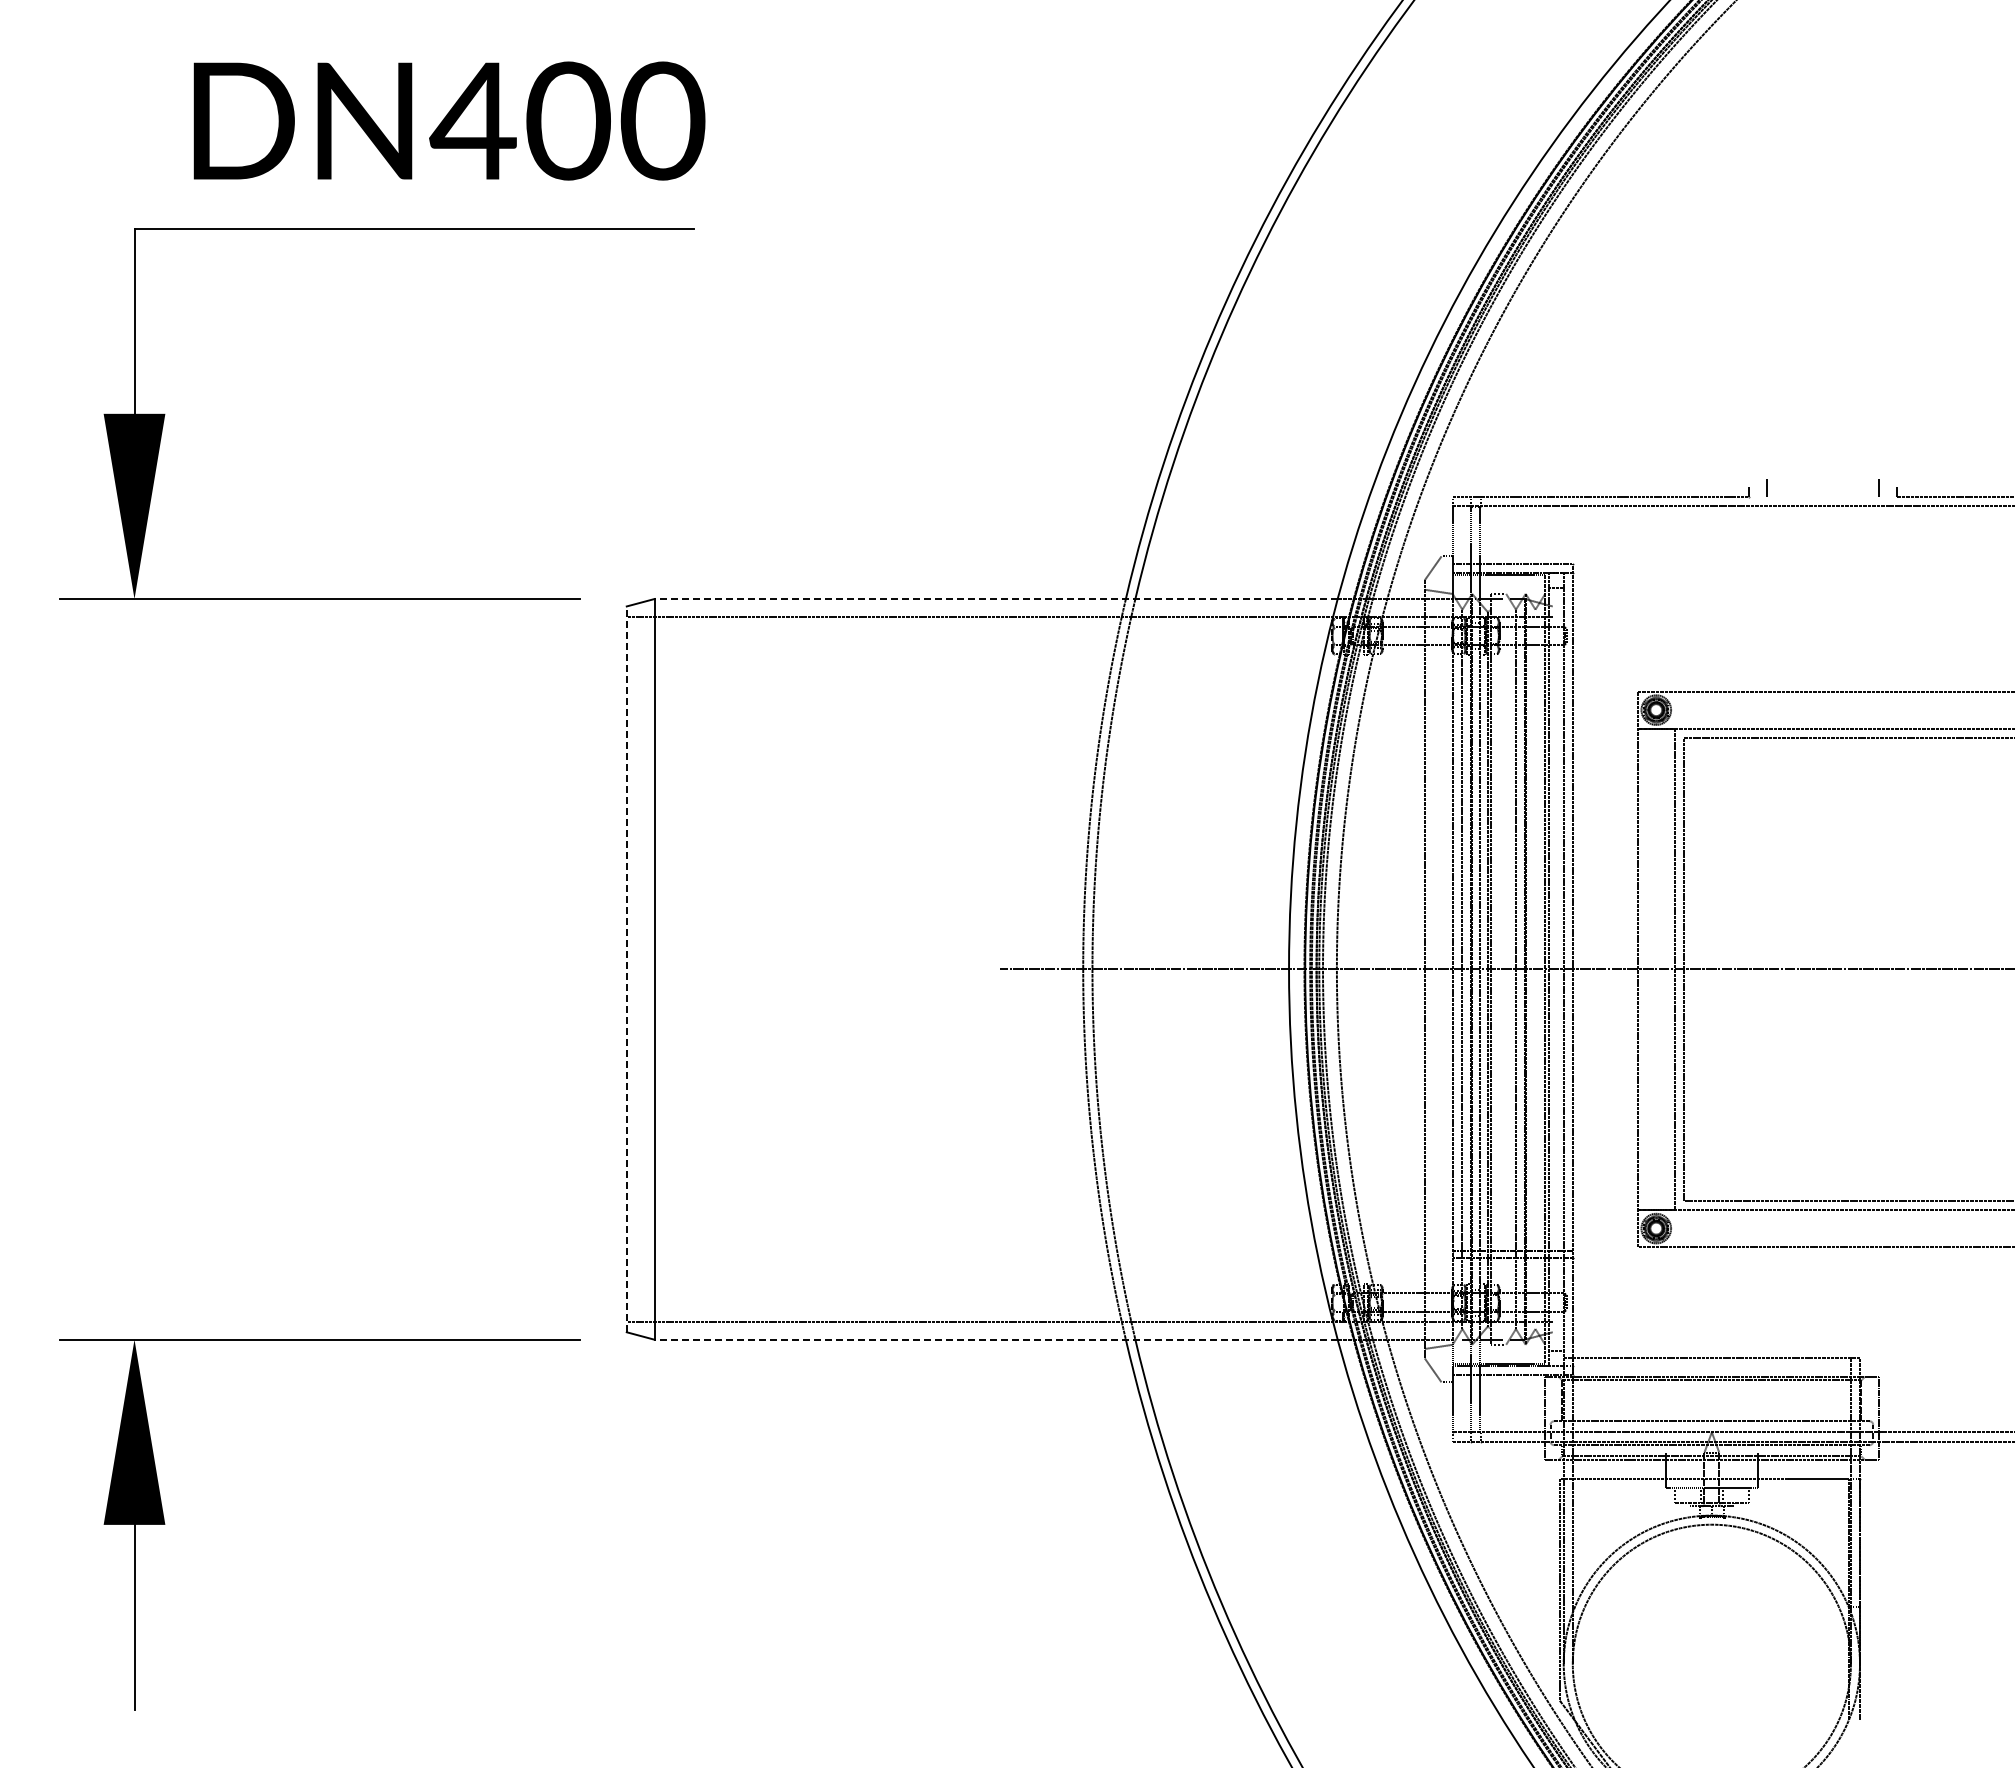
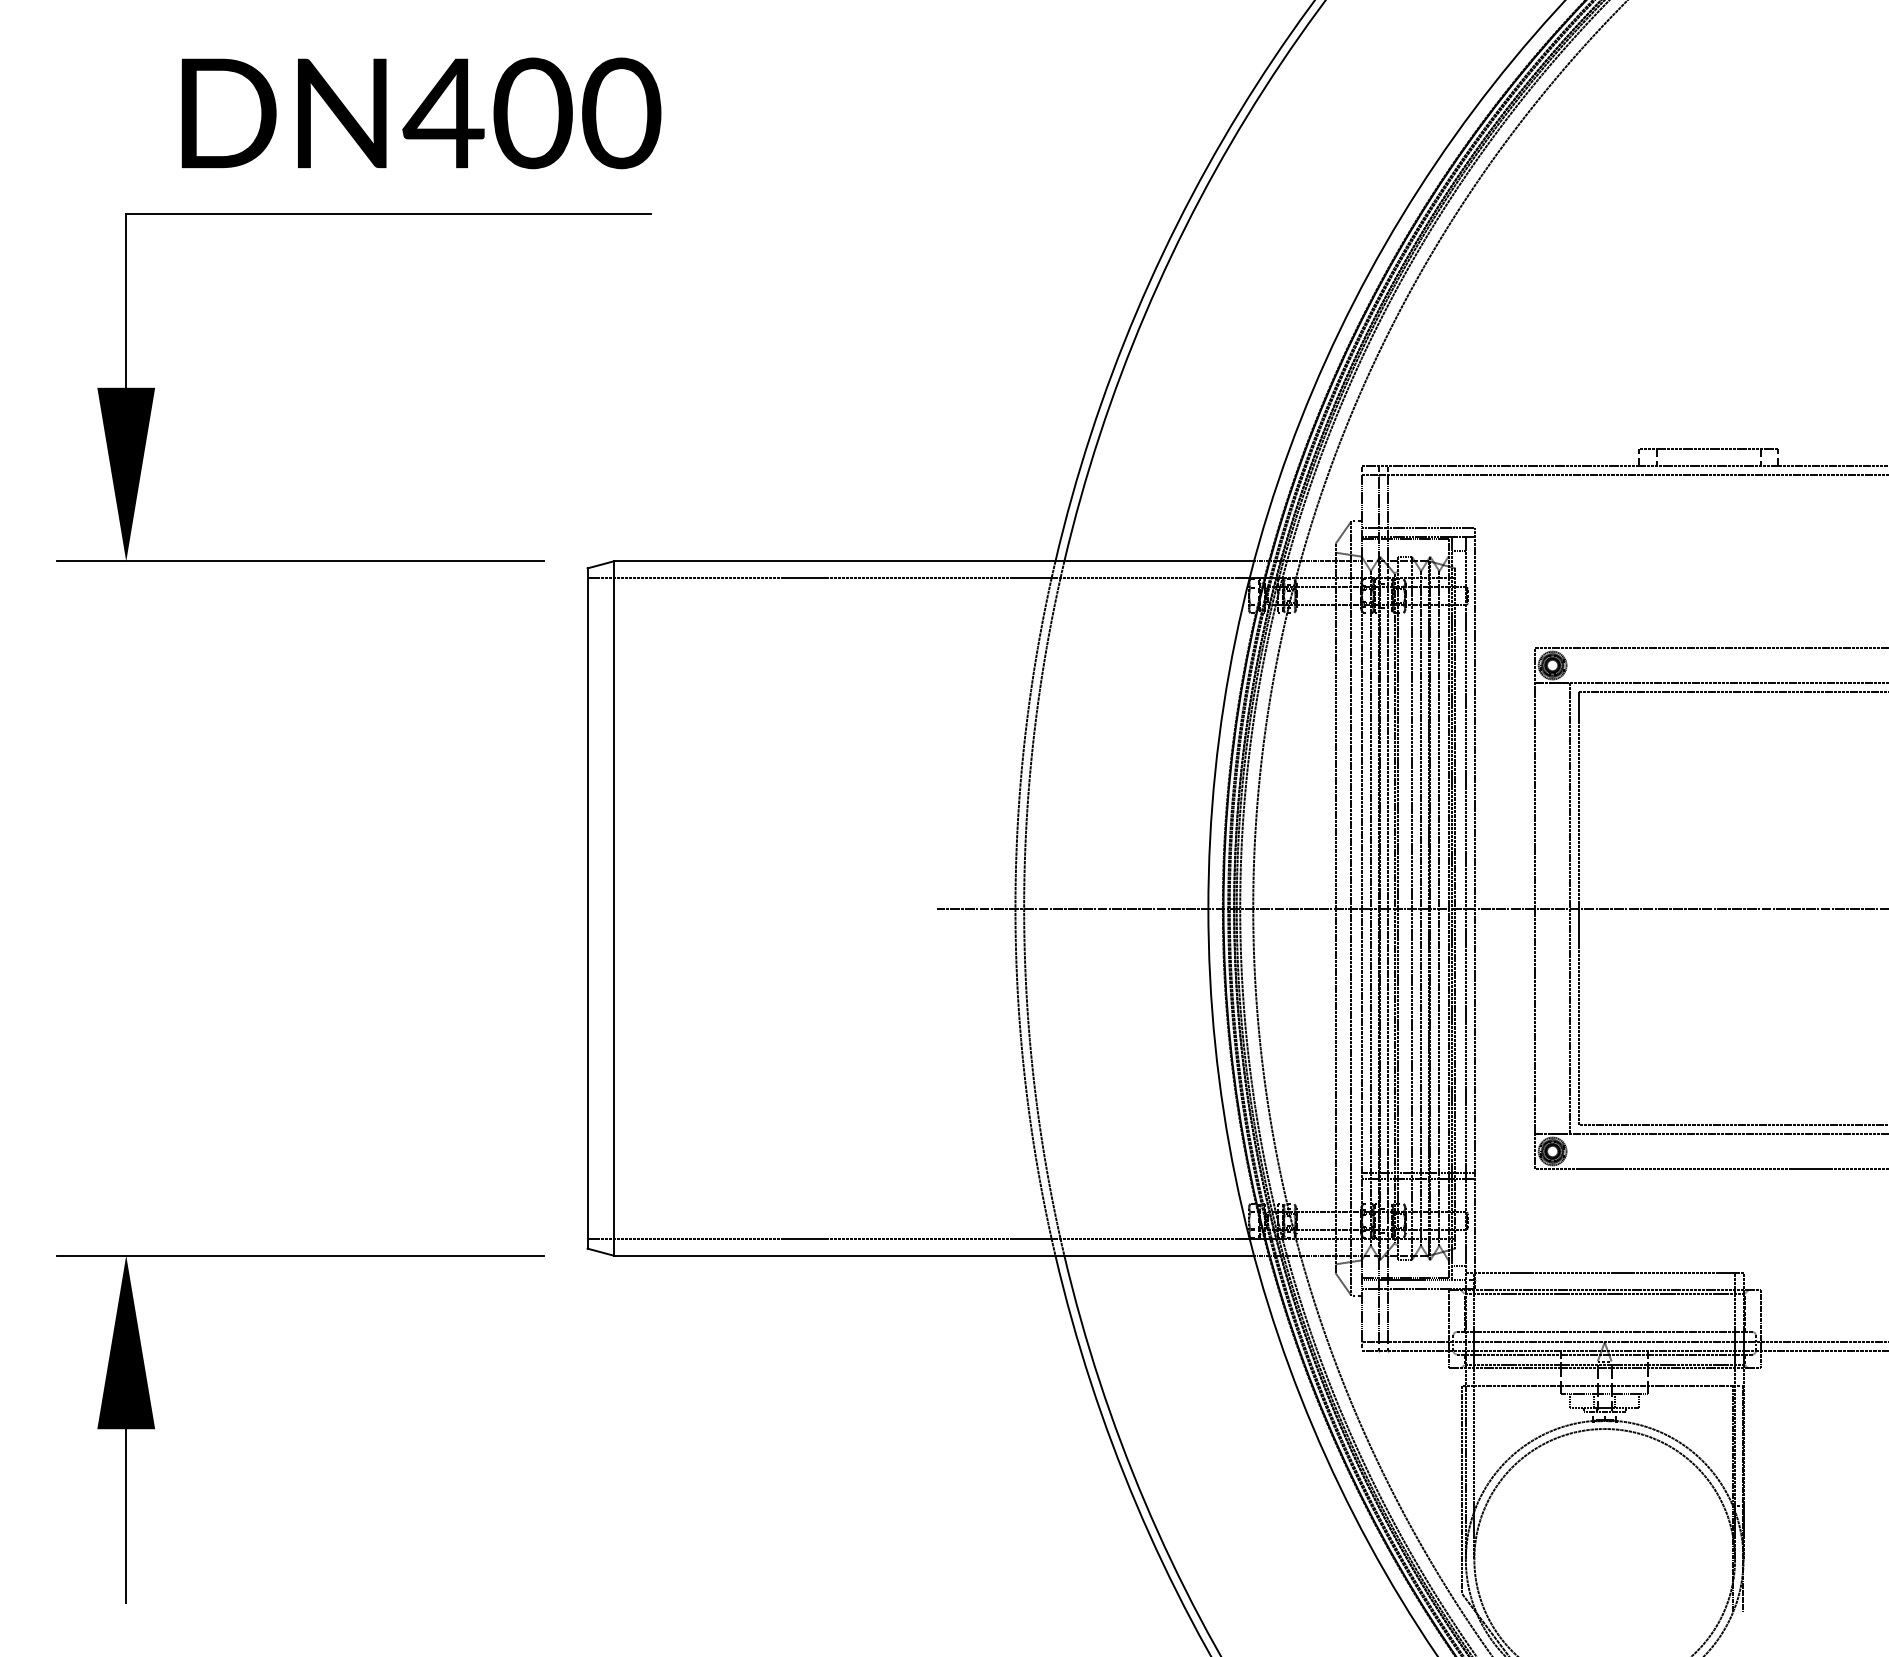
line: (1822, 478) -> (1708, 448), added
line: (1822, 497) -> (1708, 466), added
line: (996, 599) -> (934, 561), dashed -> solid
line: (1506, 968) -> (1412, 907), added
line: (626, 969) -> (587, 908), dashed -> solid
line: (1441, 969) -> (1351, 908), added
line: (1535, 969) -> (1439, 908), added
line: (1552, 969) -> (1455, 908), added
line: (996, 1339) -> (934, 1255), dashed -> solid

